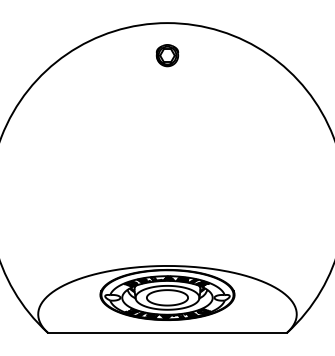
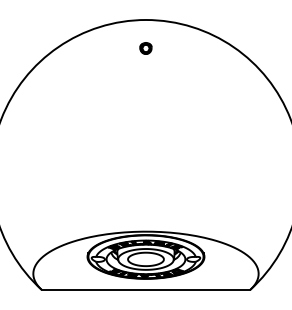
part: (167, 55) -> (146, 48), size x0.6

